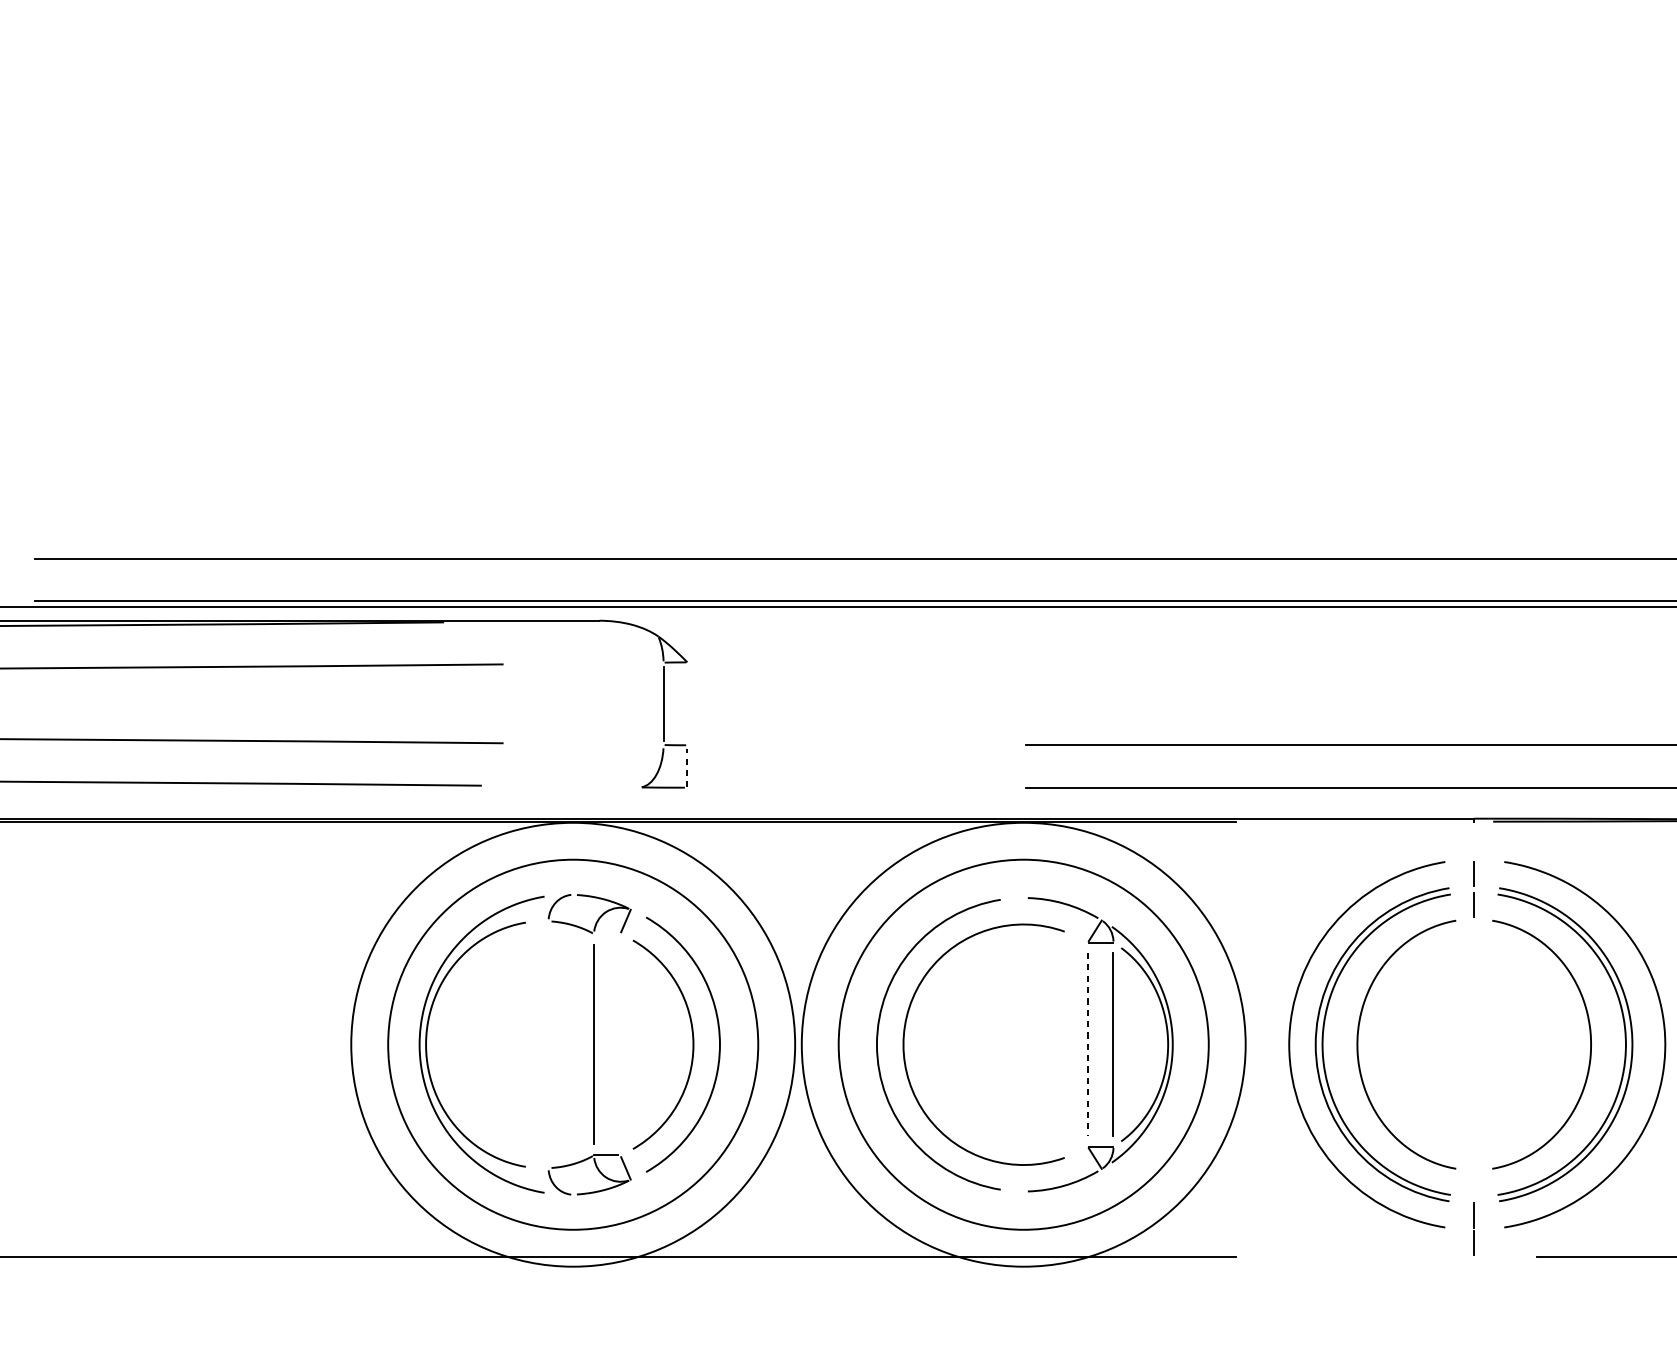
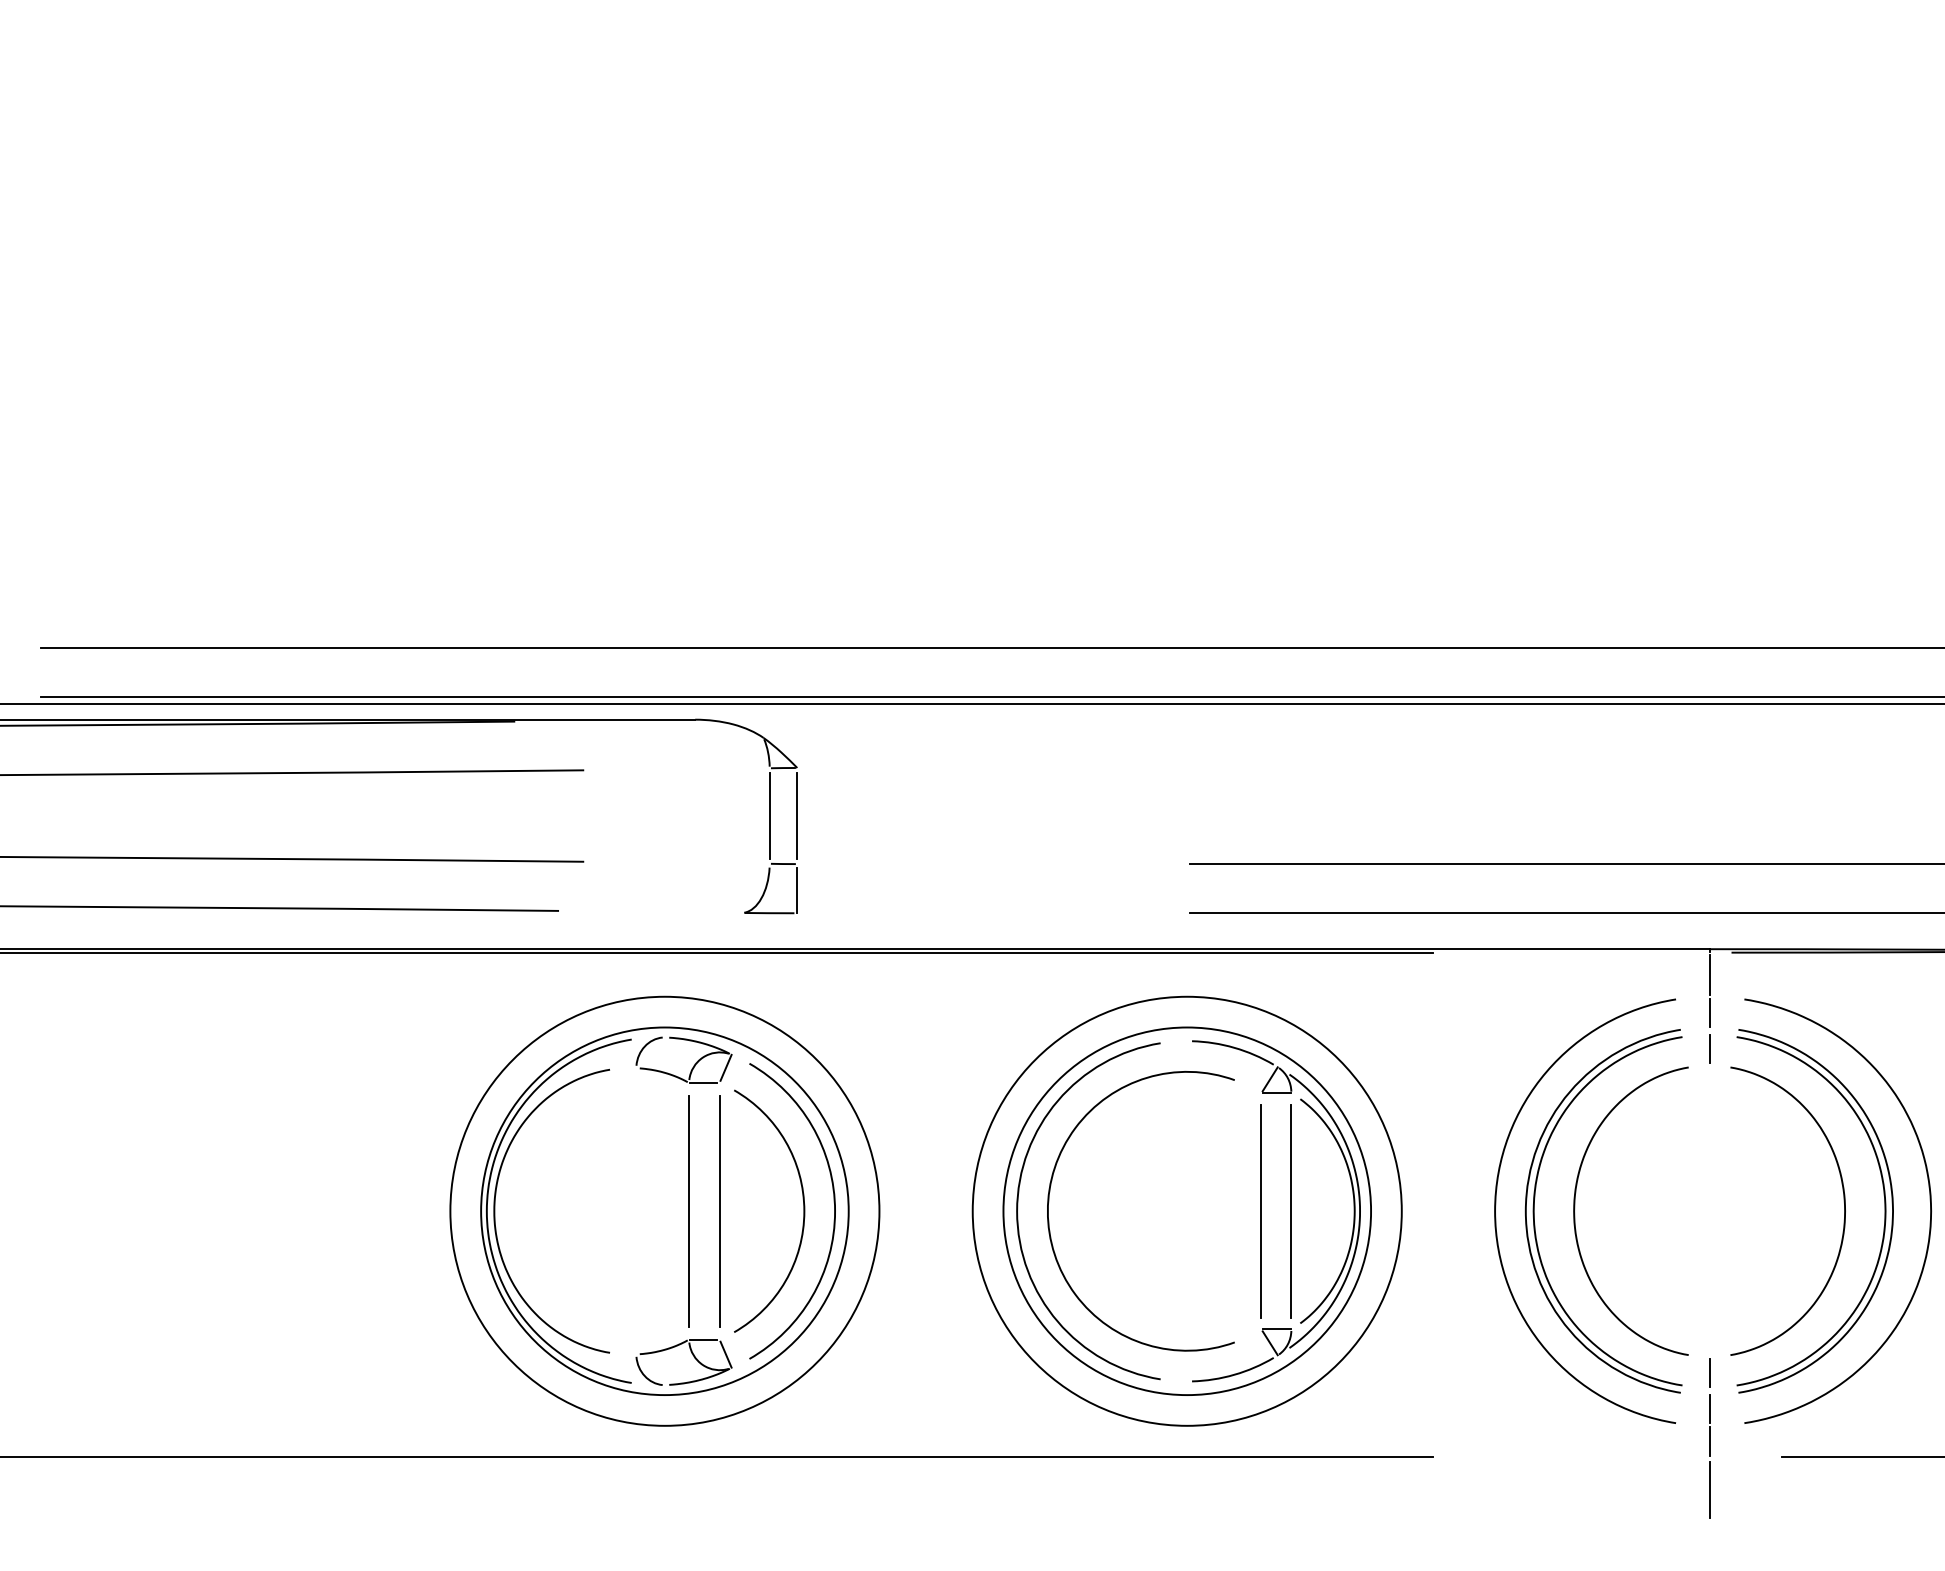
line: (687, 703) -> (797, 815), added
line: (687, 768) -> (797, 890), dashed -> solid
line: (1474, 840) -> (1709, 974), added
line: (606, 934) -> (703, 1083), added
circle: (572, 1044) -> (664, 1211), size x0.71
line: (620, 1044) -> (719, 1210), added
circle: (1023, 1044) -> (1187, 1211), size x0.71
line: (1087, 1044) -> (1261, 1211), dashed -> solid
line: (1474, 1184) -> (1709, 1373), added
line: (1474, 1284) -> (1709, 1489), added

